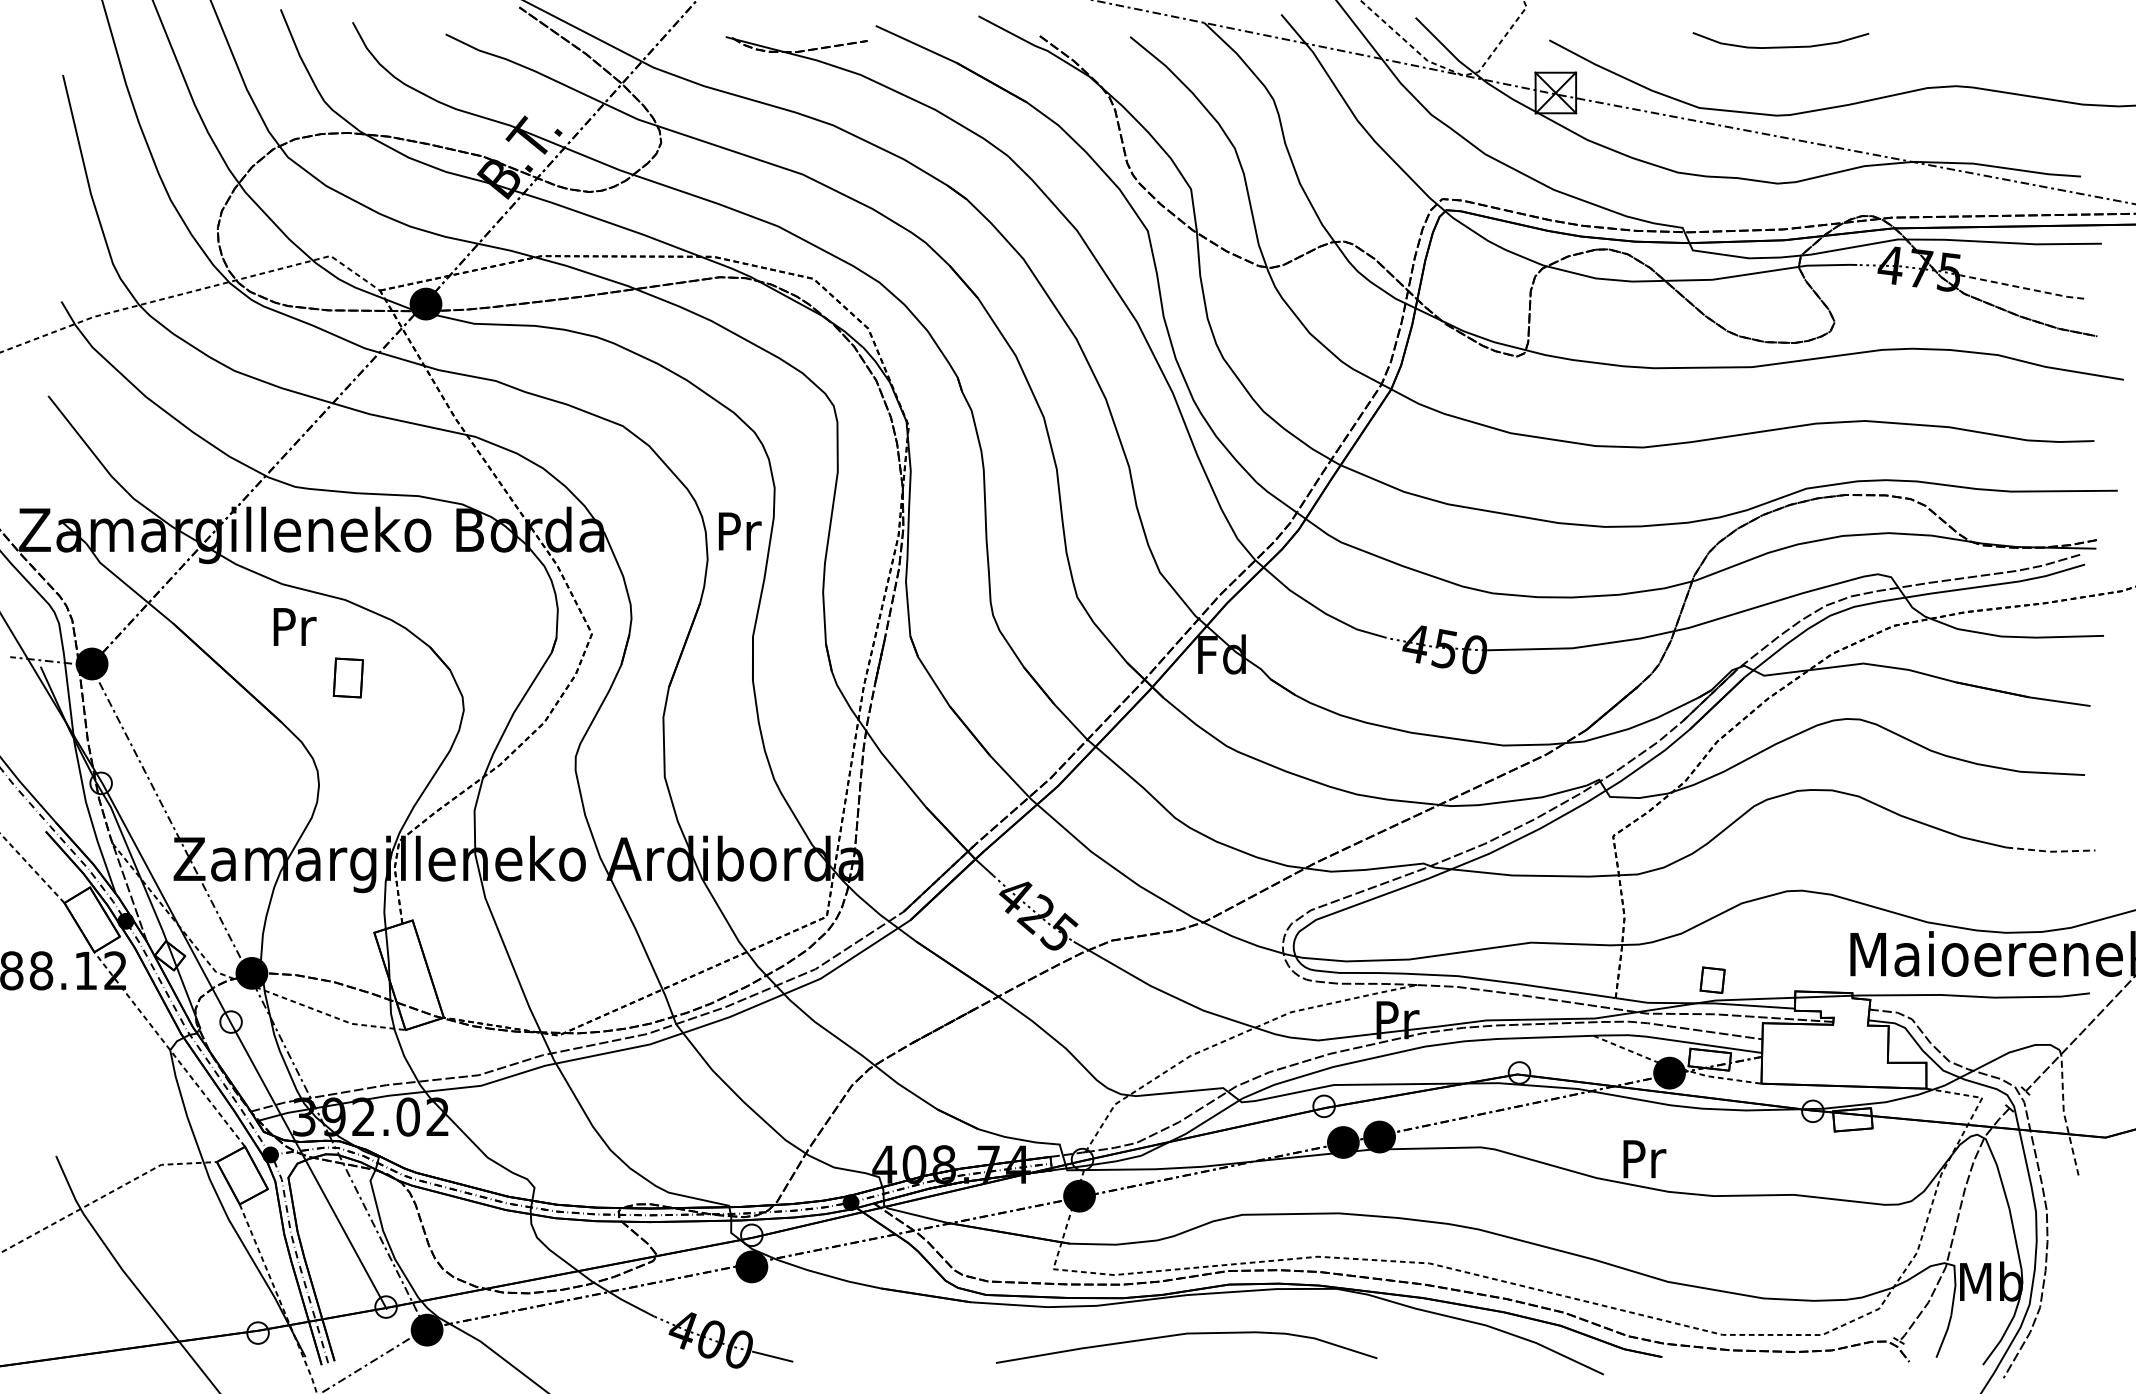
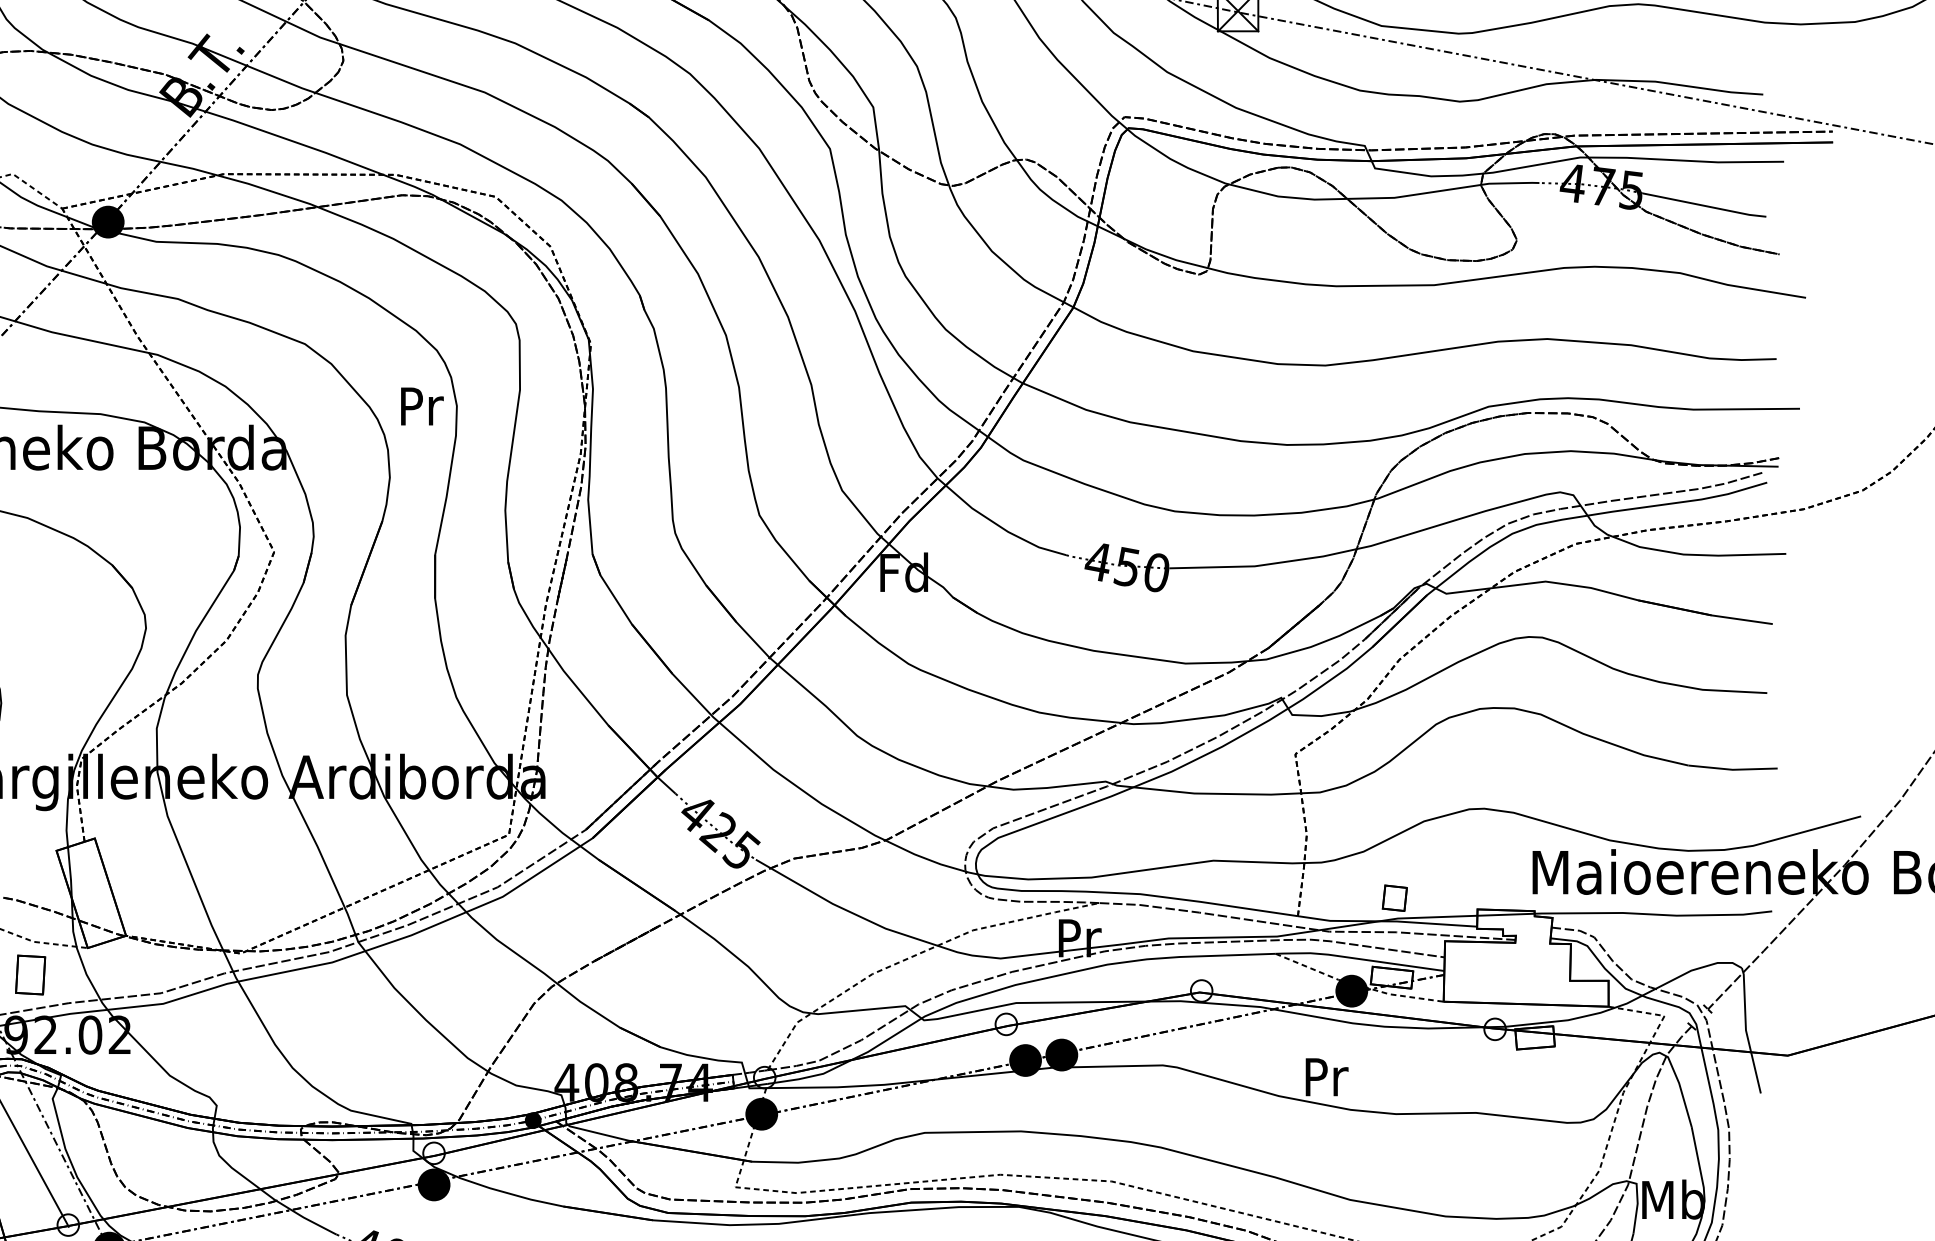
line: (2023, 287) -> (1705, 205), dashed -> solid
text: (739, 531) -> (421, 406), moved
part: (347, 677) -> (29, 974), moved
line: (2050, 851) -> (1732, 769), dashed -> solid
line: (2063, 1112) -> (1745, 1030), dashed -> solid

